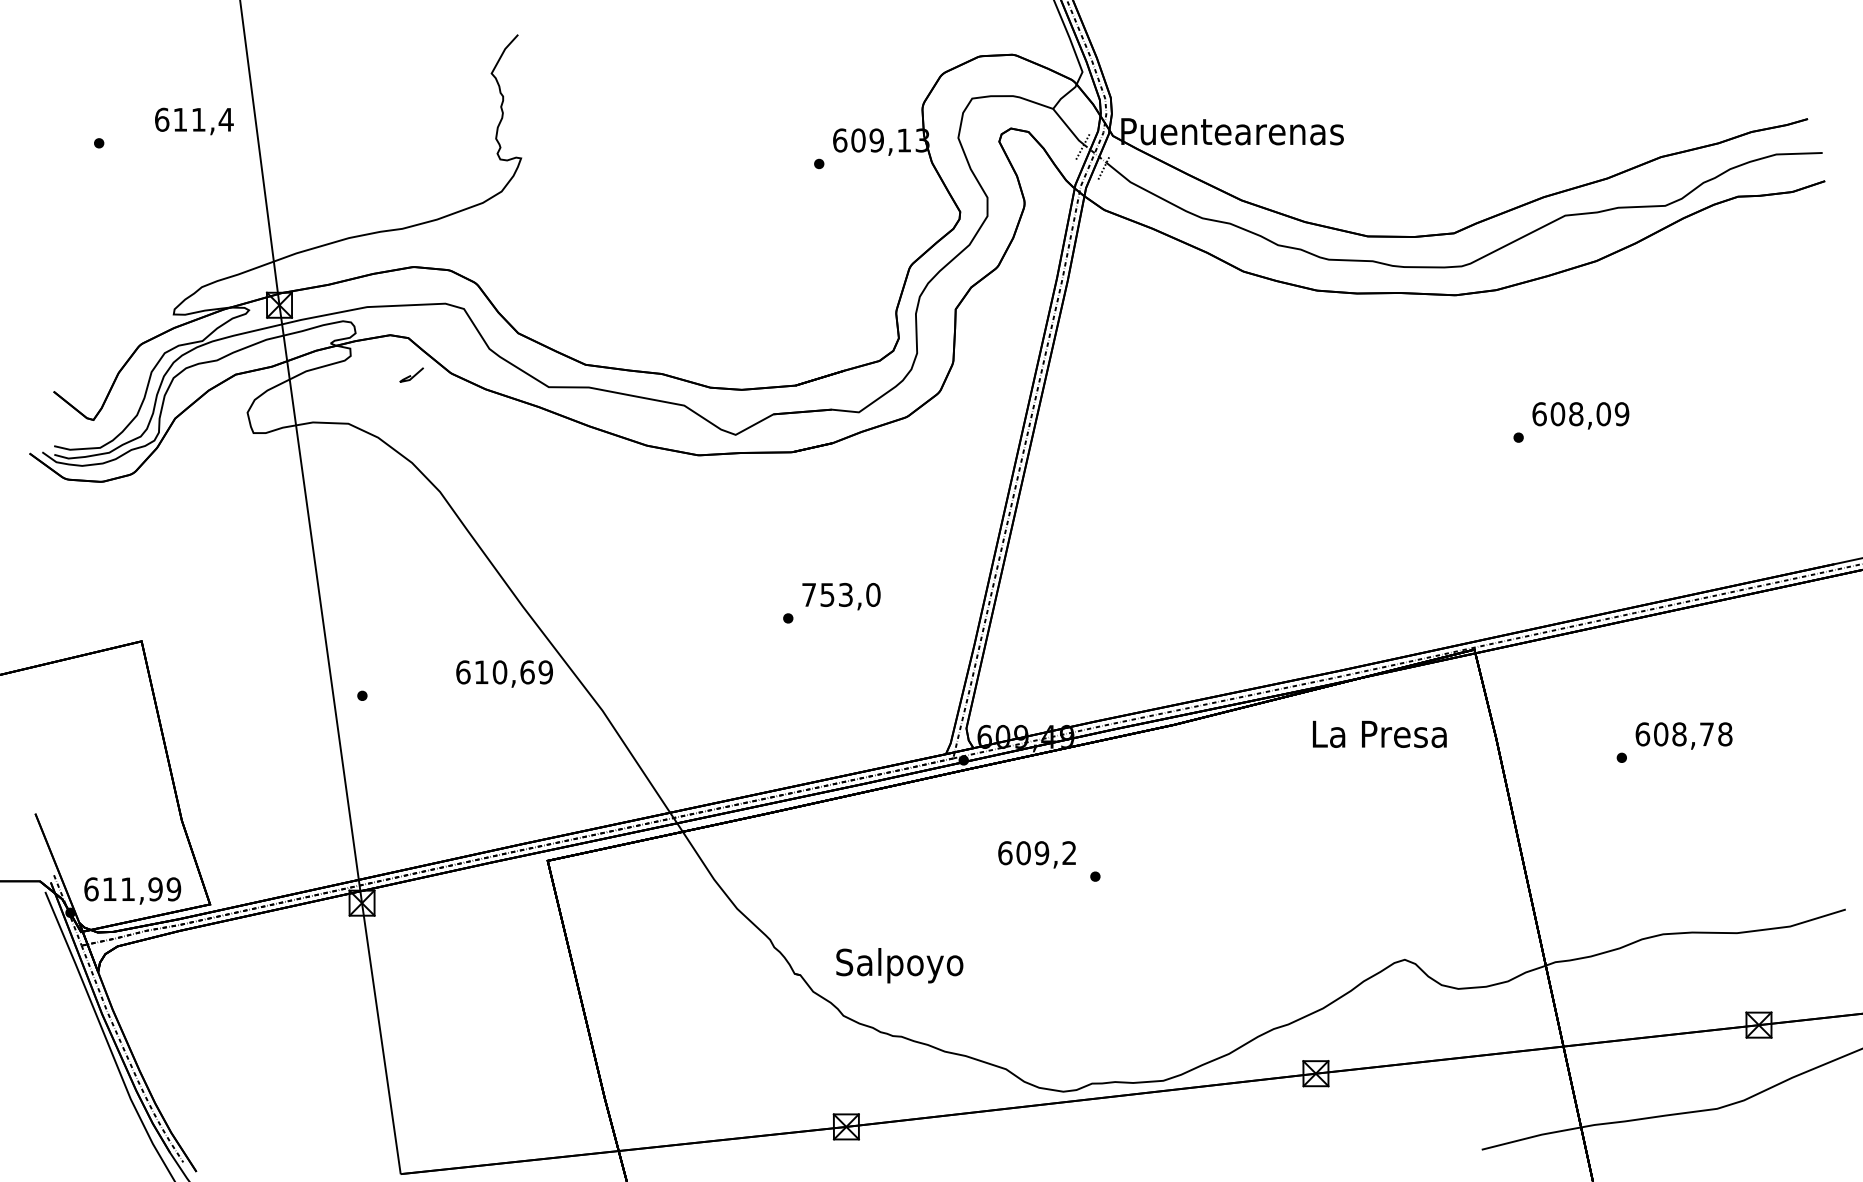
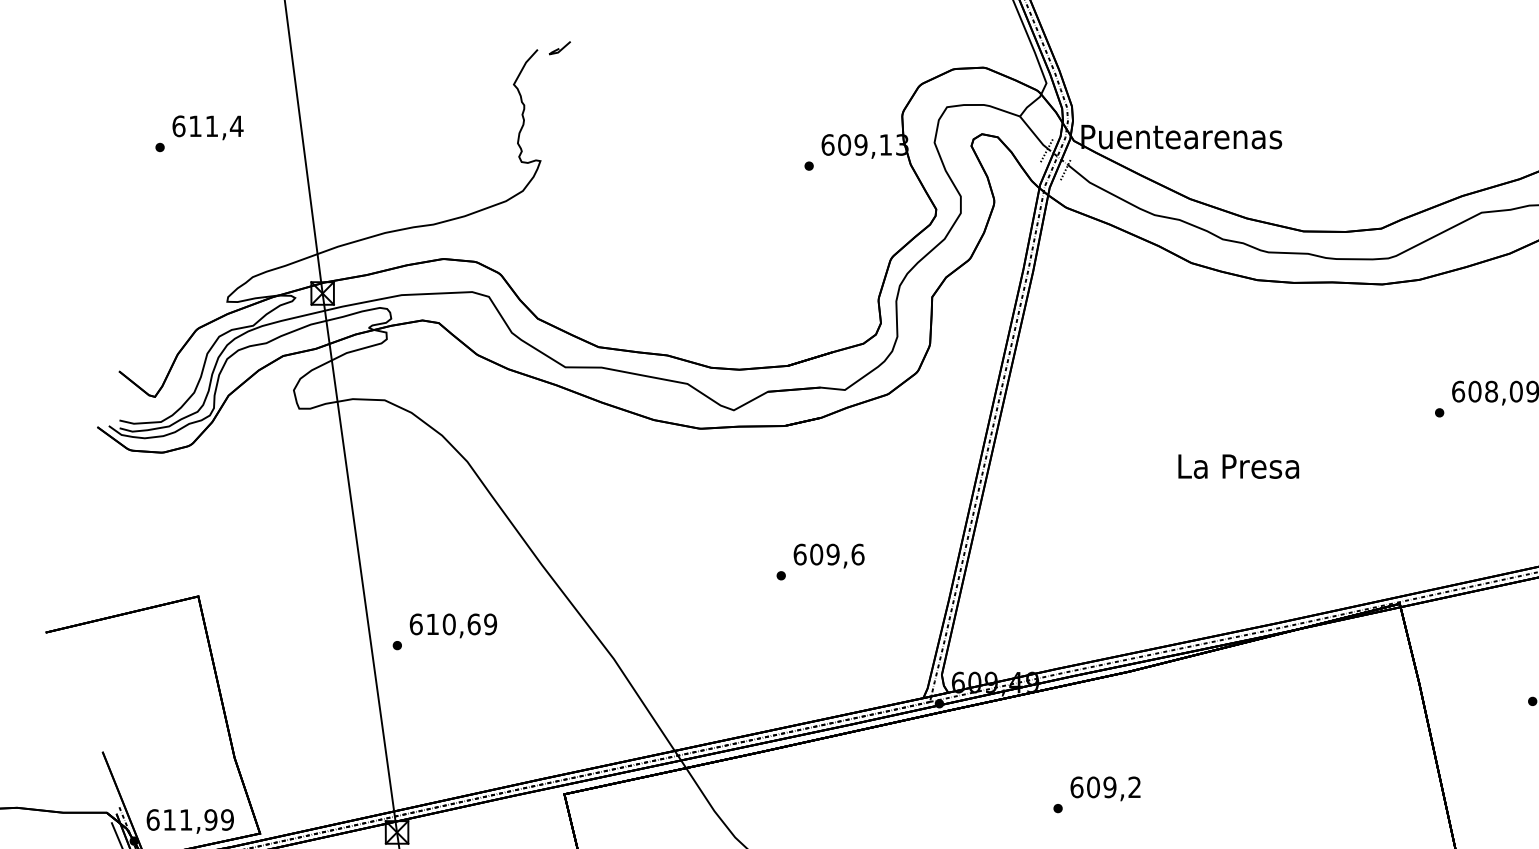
text: (194, 121) -> (208, 127), moved
line: (410, 375) -> (558, 48), moved
text: (841, 594) -> (829, 554), 753,0 -> 609,6
text: (504, 673) -> (453, 625), moved
text: (1379, 733) -> (1238, 465), moved
text: (1036, 854) -> (1105, 788), moved

